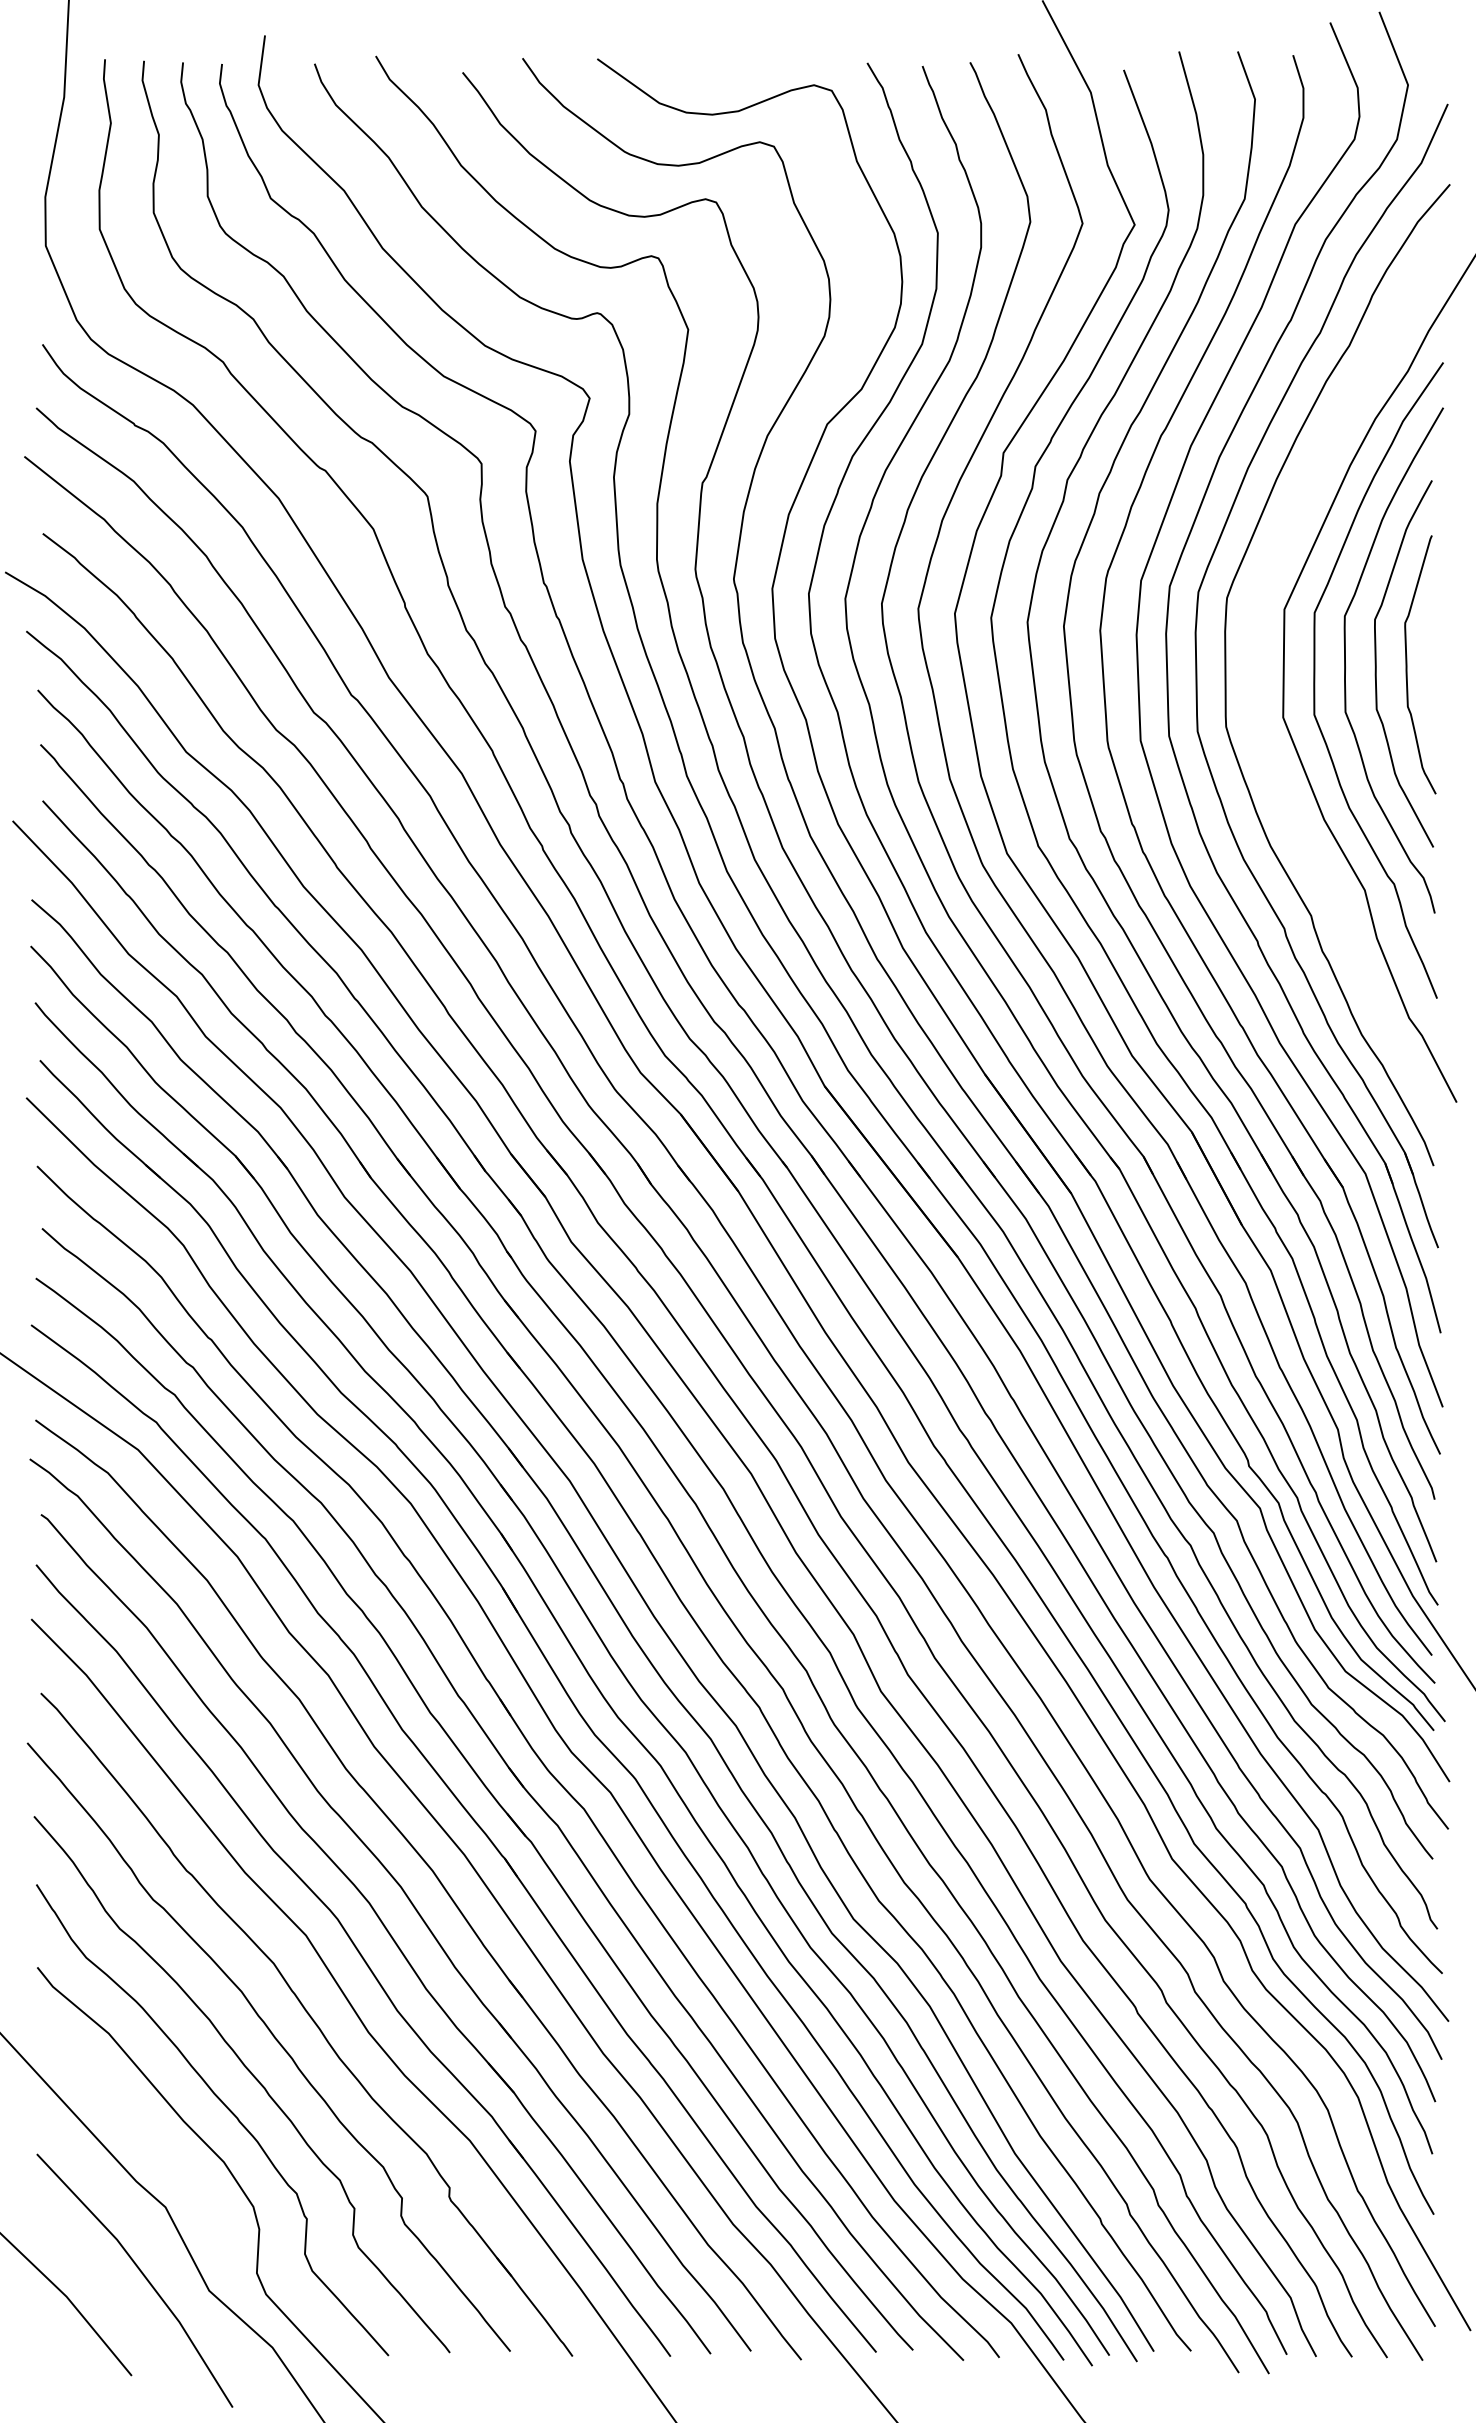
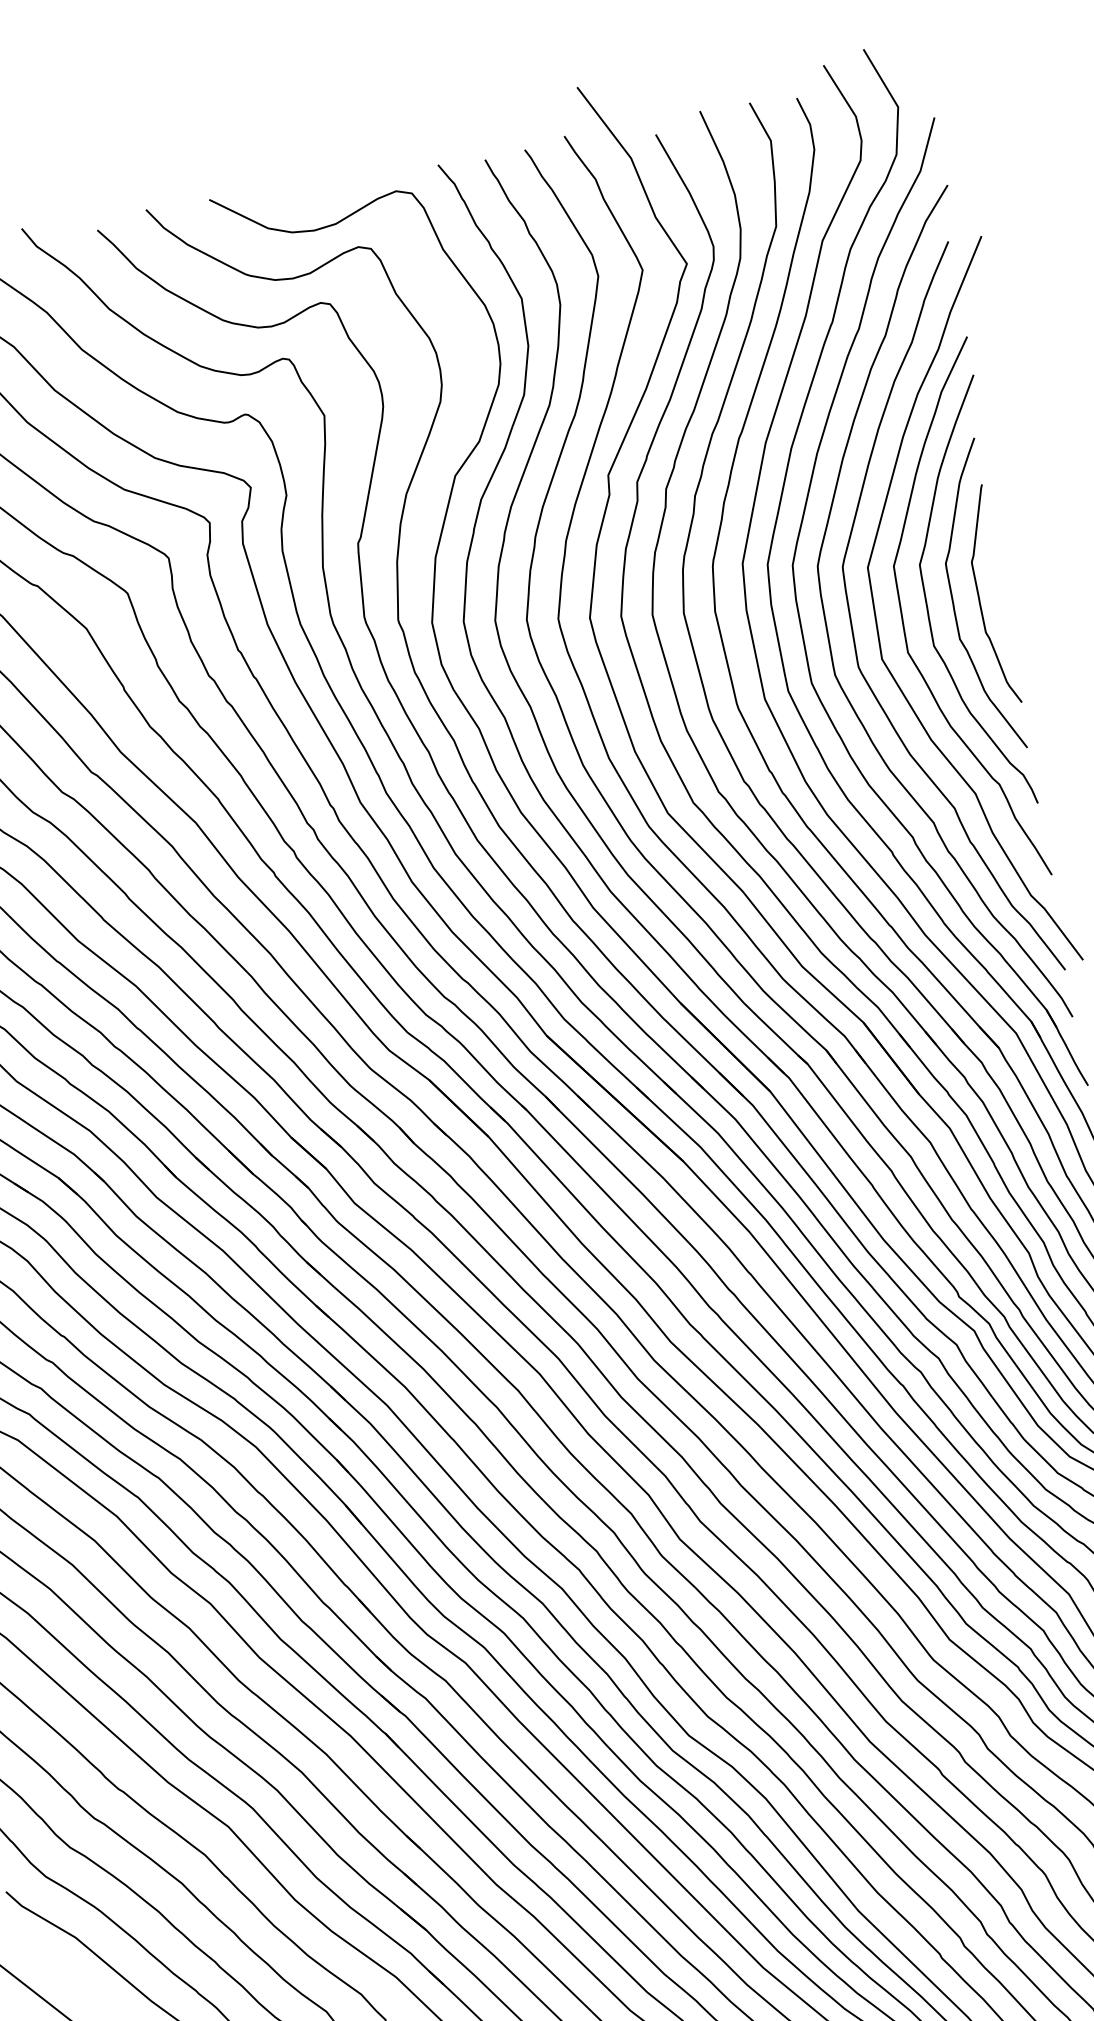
curve: (1255, 679) -> (853, 631), added

